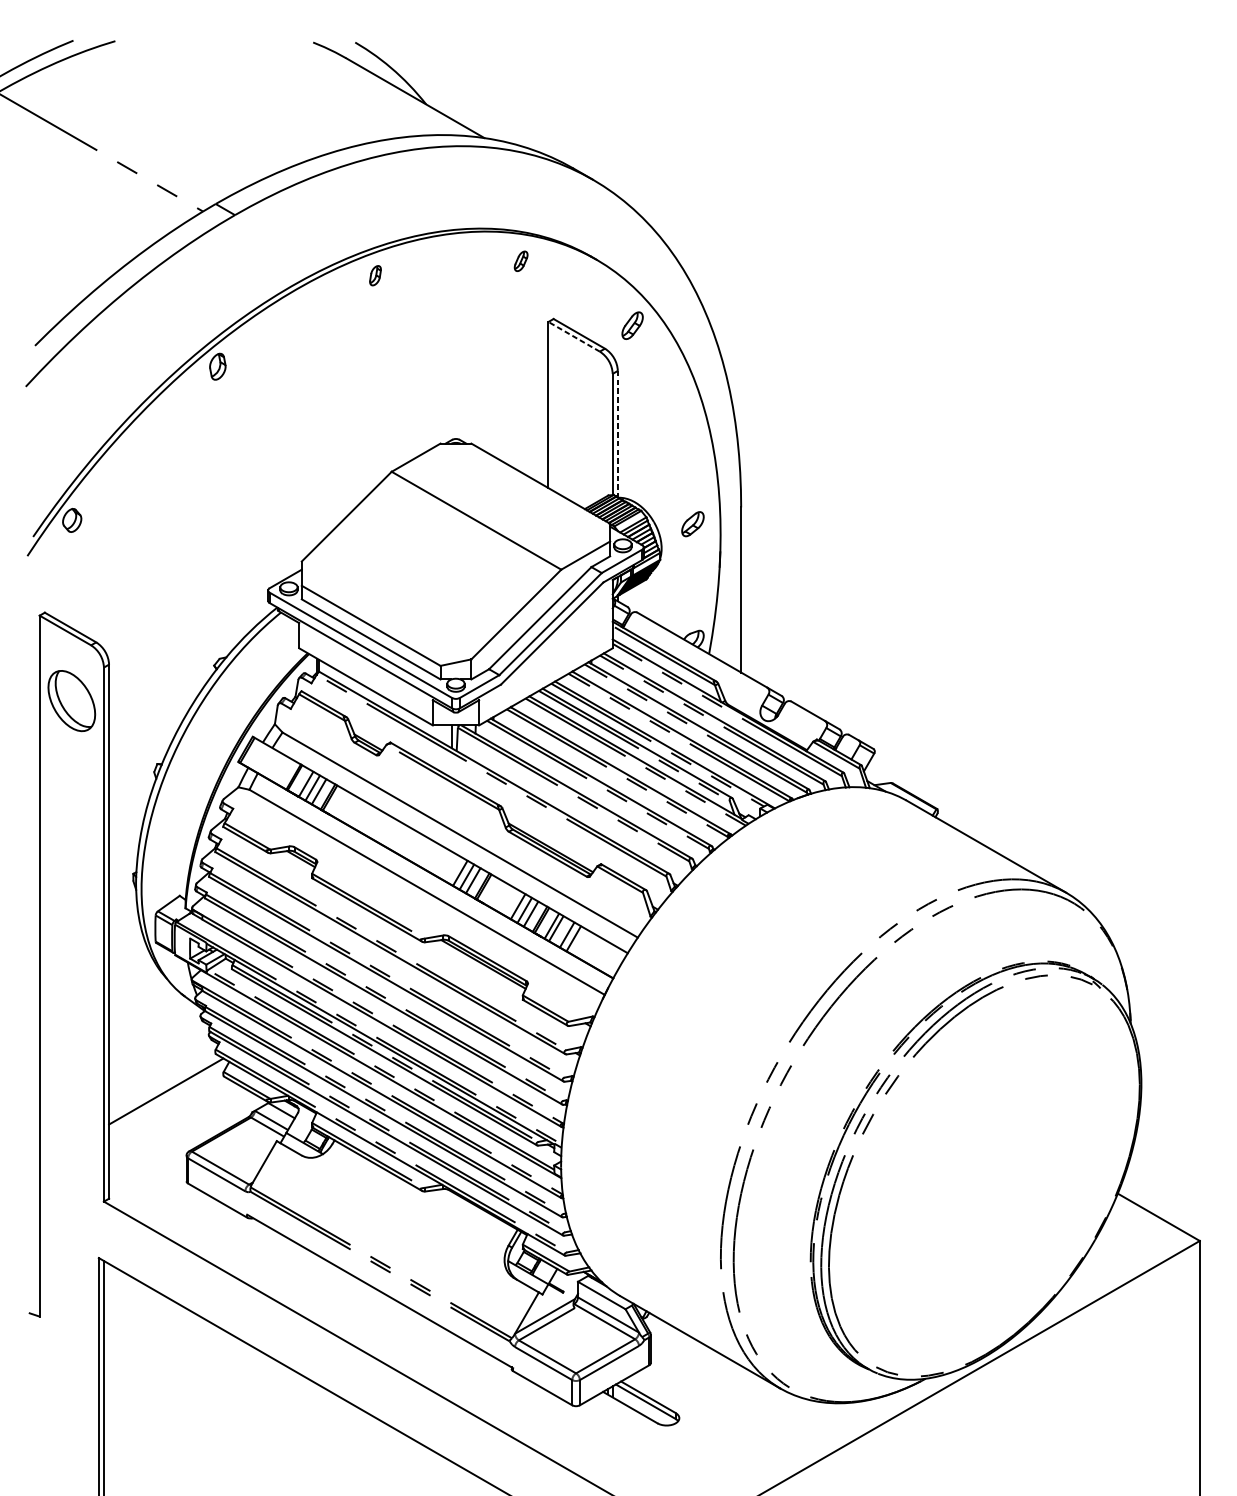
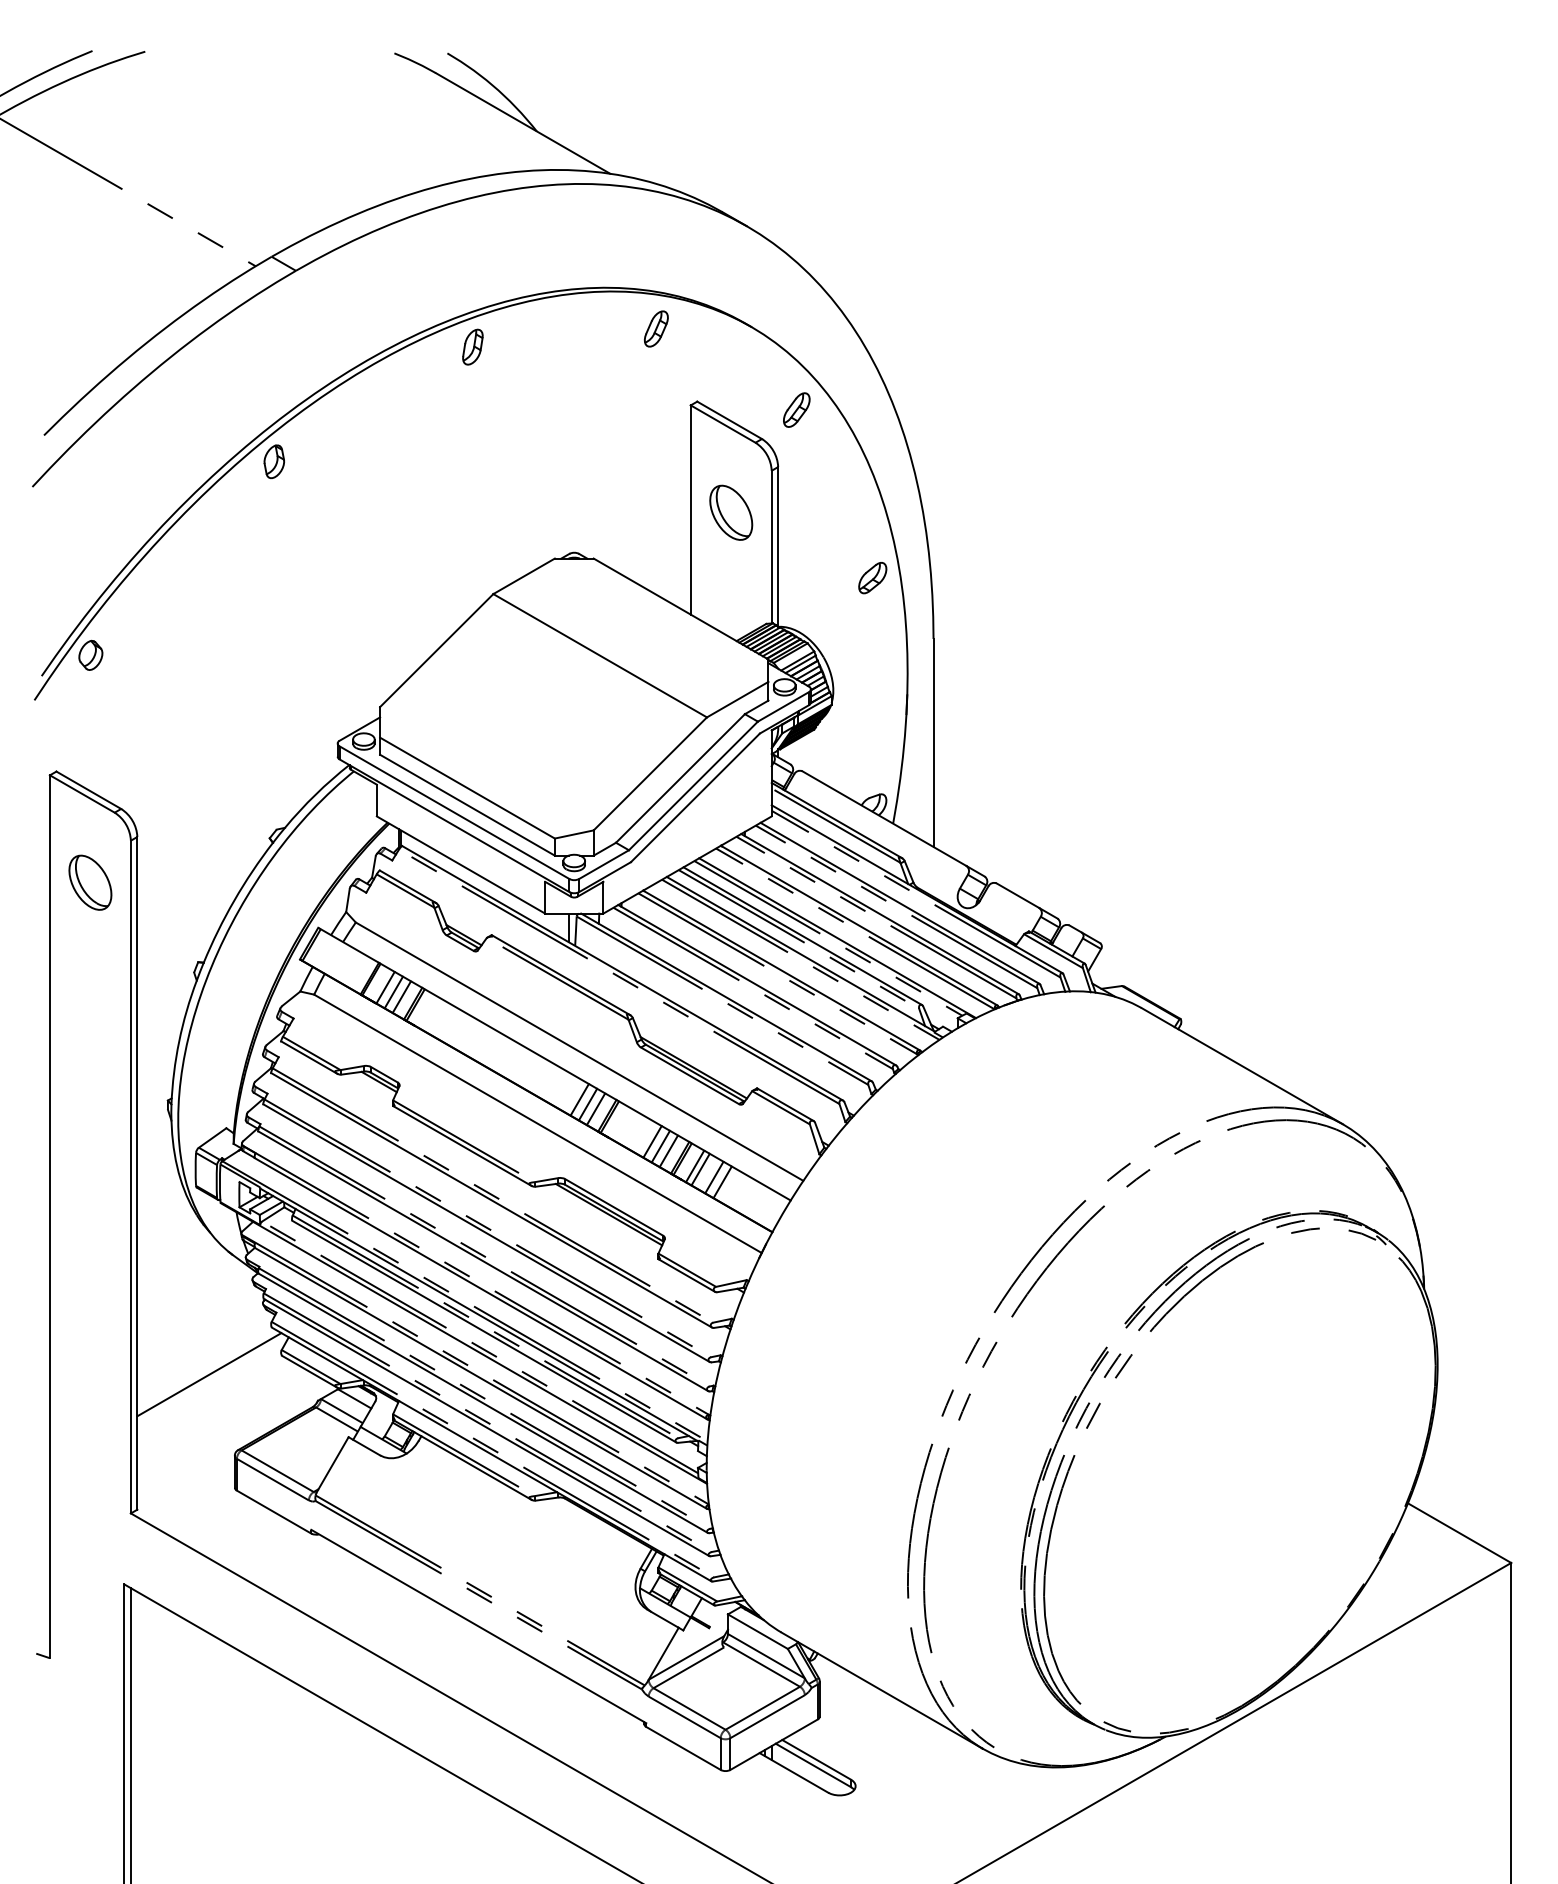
part: (521, 260) -> (656, 328), size x1.43
part: (375, 275) -> (472, 346), size x1.43
line: (573, 336) -> (722, 423), dashed -> solid
part: (580, 407) -> (731, 512), added
line: (618, 434) -> (778, 546), dashed -> solid
part: (692, 524) -> (872, 578), moved
part: (71, 700) -> (90, 882), size x0.71

